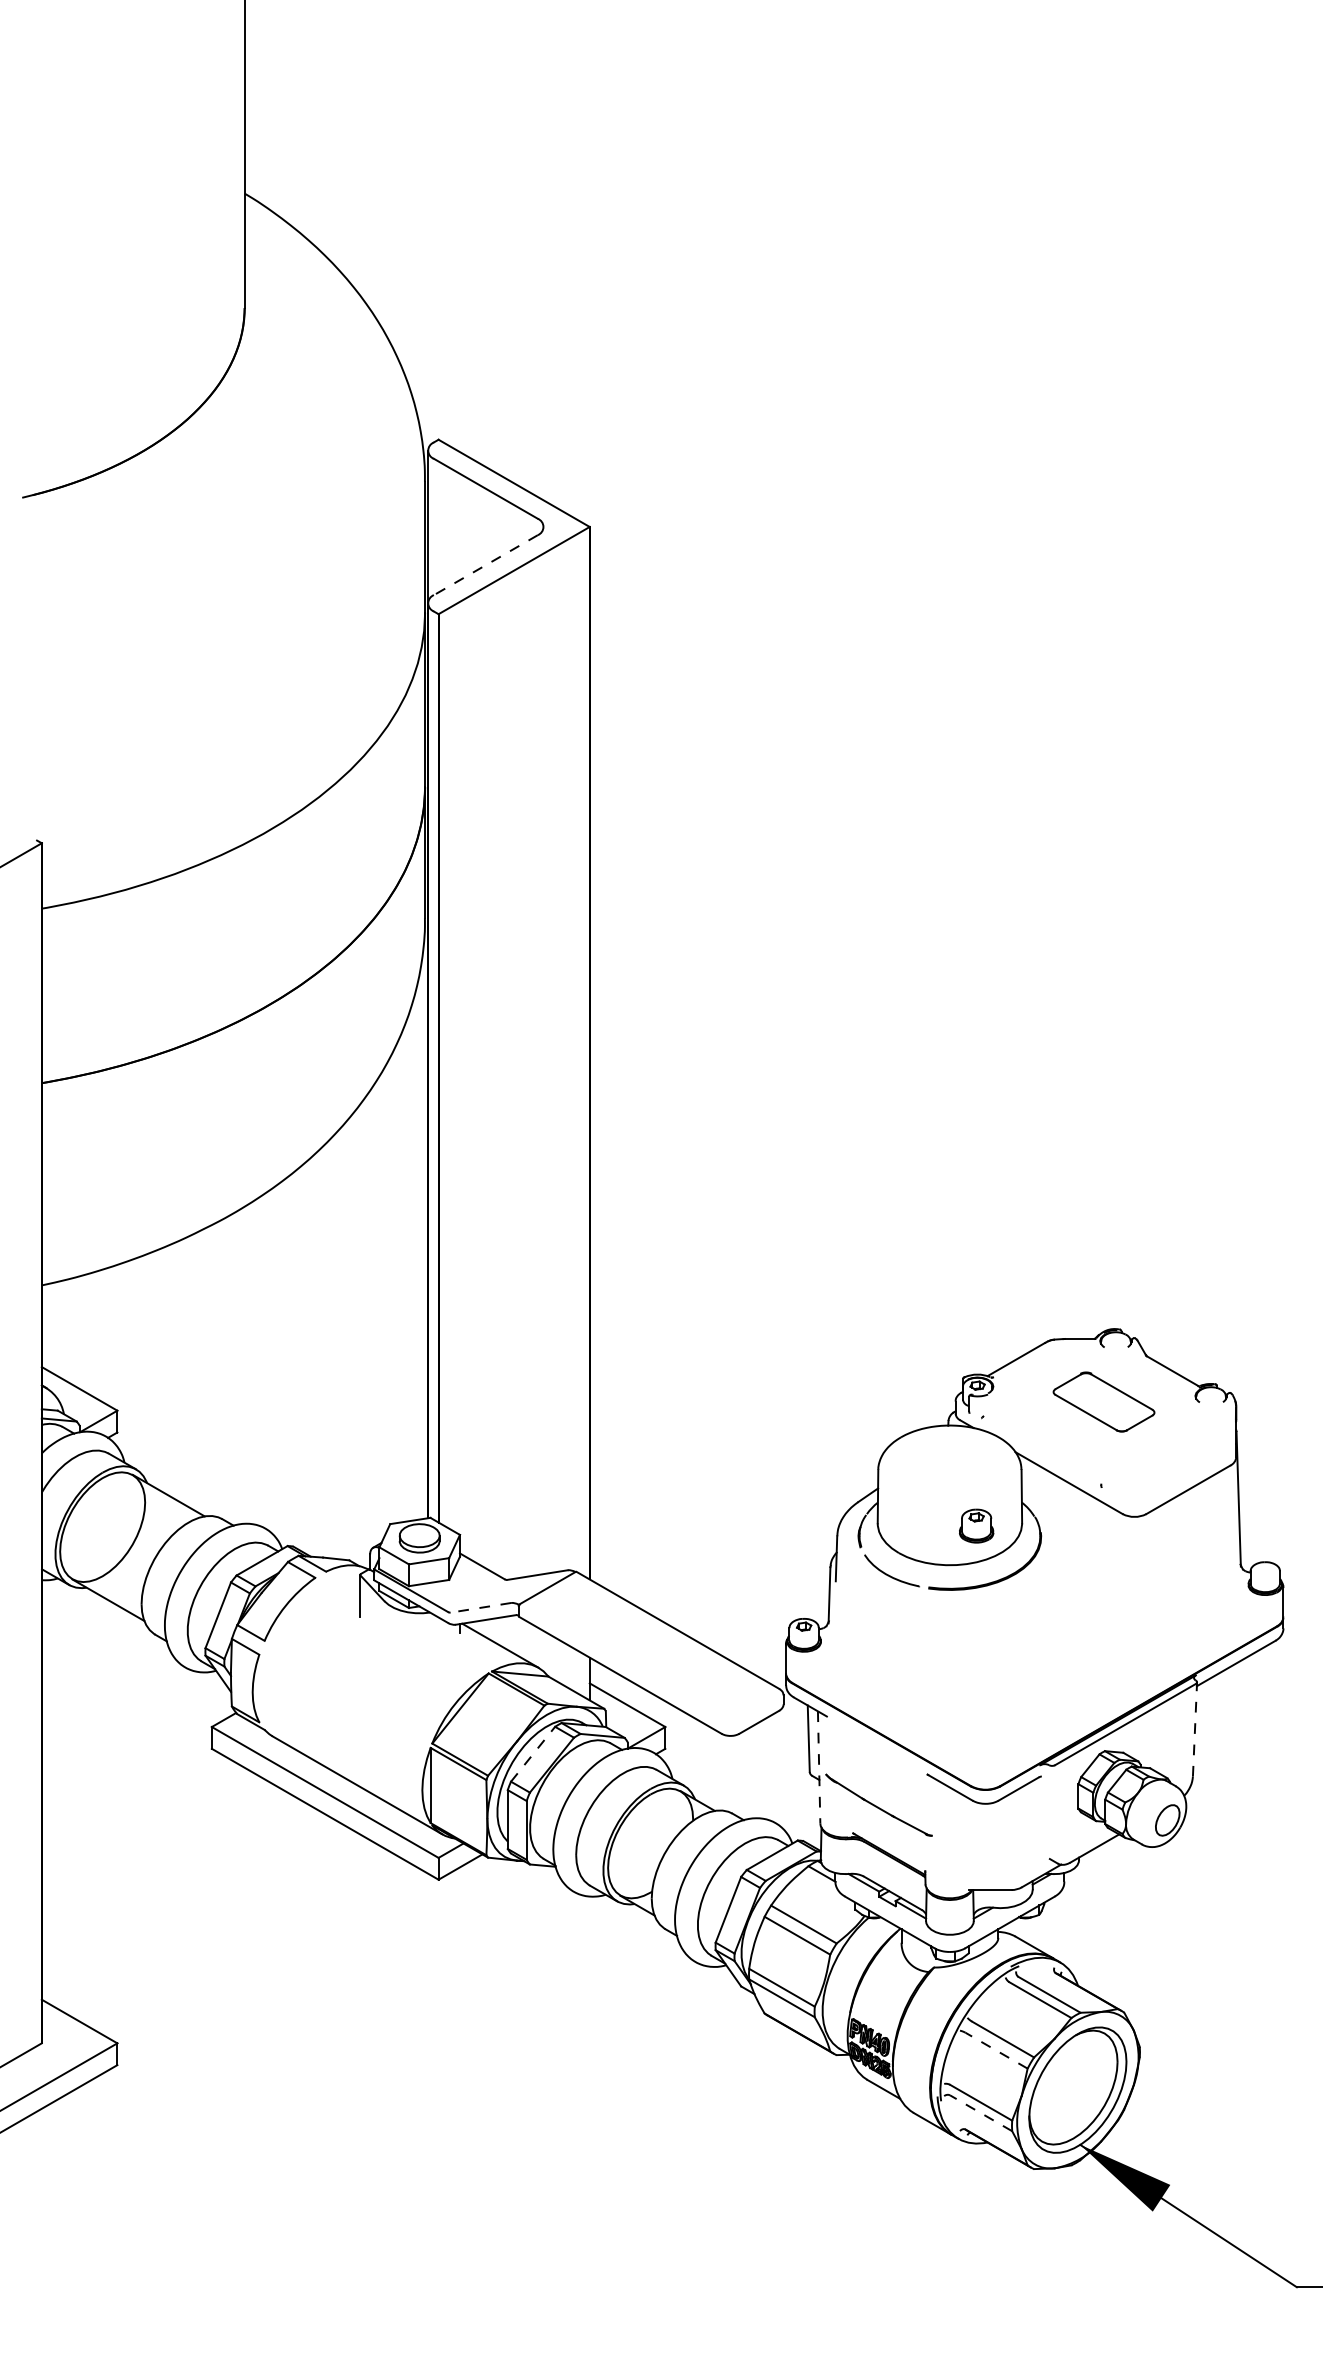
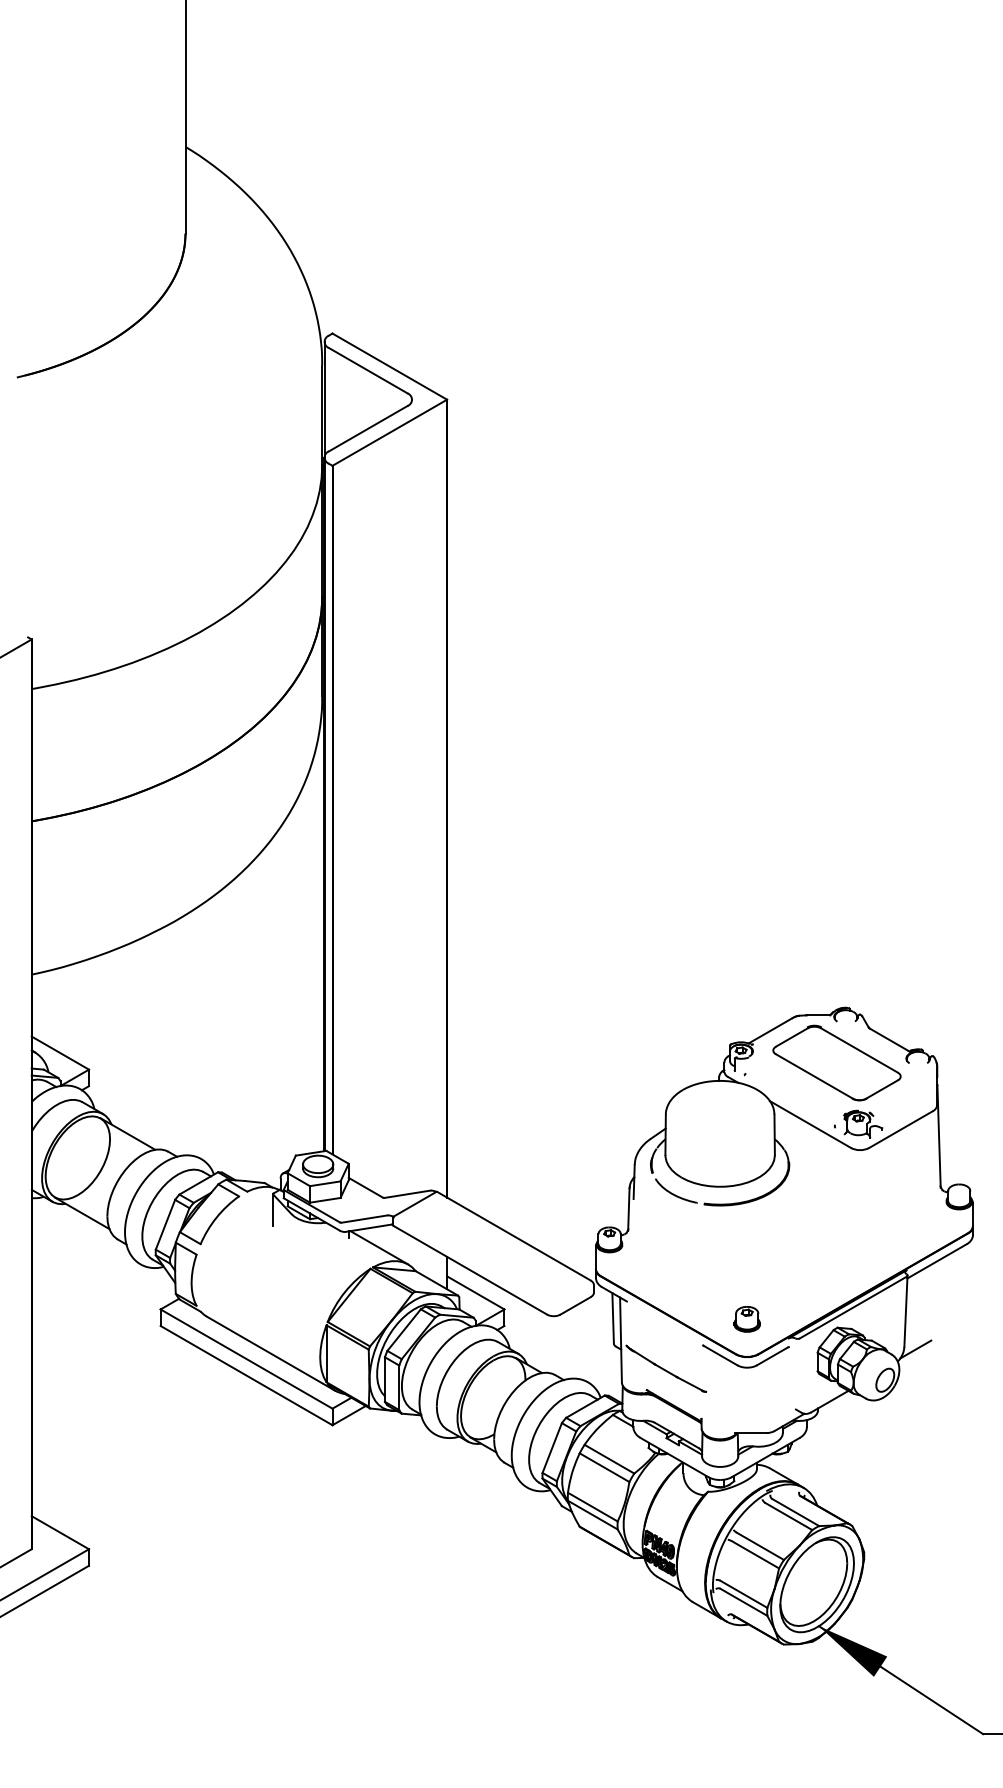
line: (485, 565) -> (368, 428), dashed -> solid
part: (1103, 1401) -> (836, 1062), size x1.67
part: (1138, 1482) -> (863, 1124), added
part: (976, 1525) -> (747, 1318), moved
line: (480, 1607) -> (364, 1218), dashed -> solid
line: (1195, 1728) -> (906, 1310), dashed -> solid
line: (533, 1753) -> (404, 1329), dashed -> solid
line: (819, 1768) -> (621, 1340), dashed -> solid
line: (1207, 1779) -> (915, 1349), added
line: (996, 2050) -> (755, 1554), dashed -> solid
line: (981, 2113) -> (744, 1602), dashed -> solid

